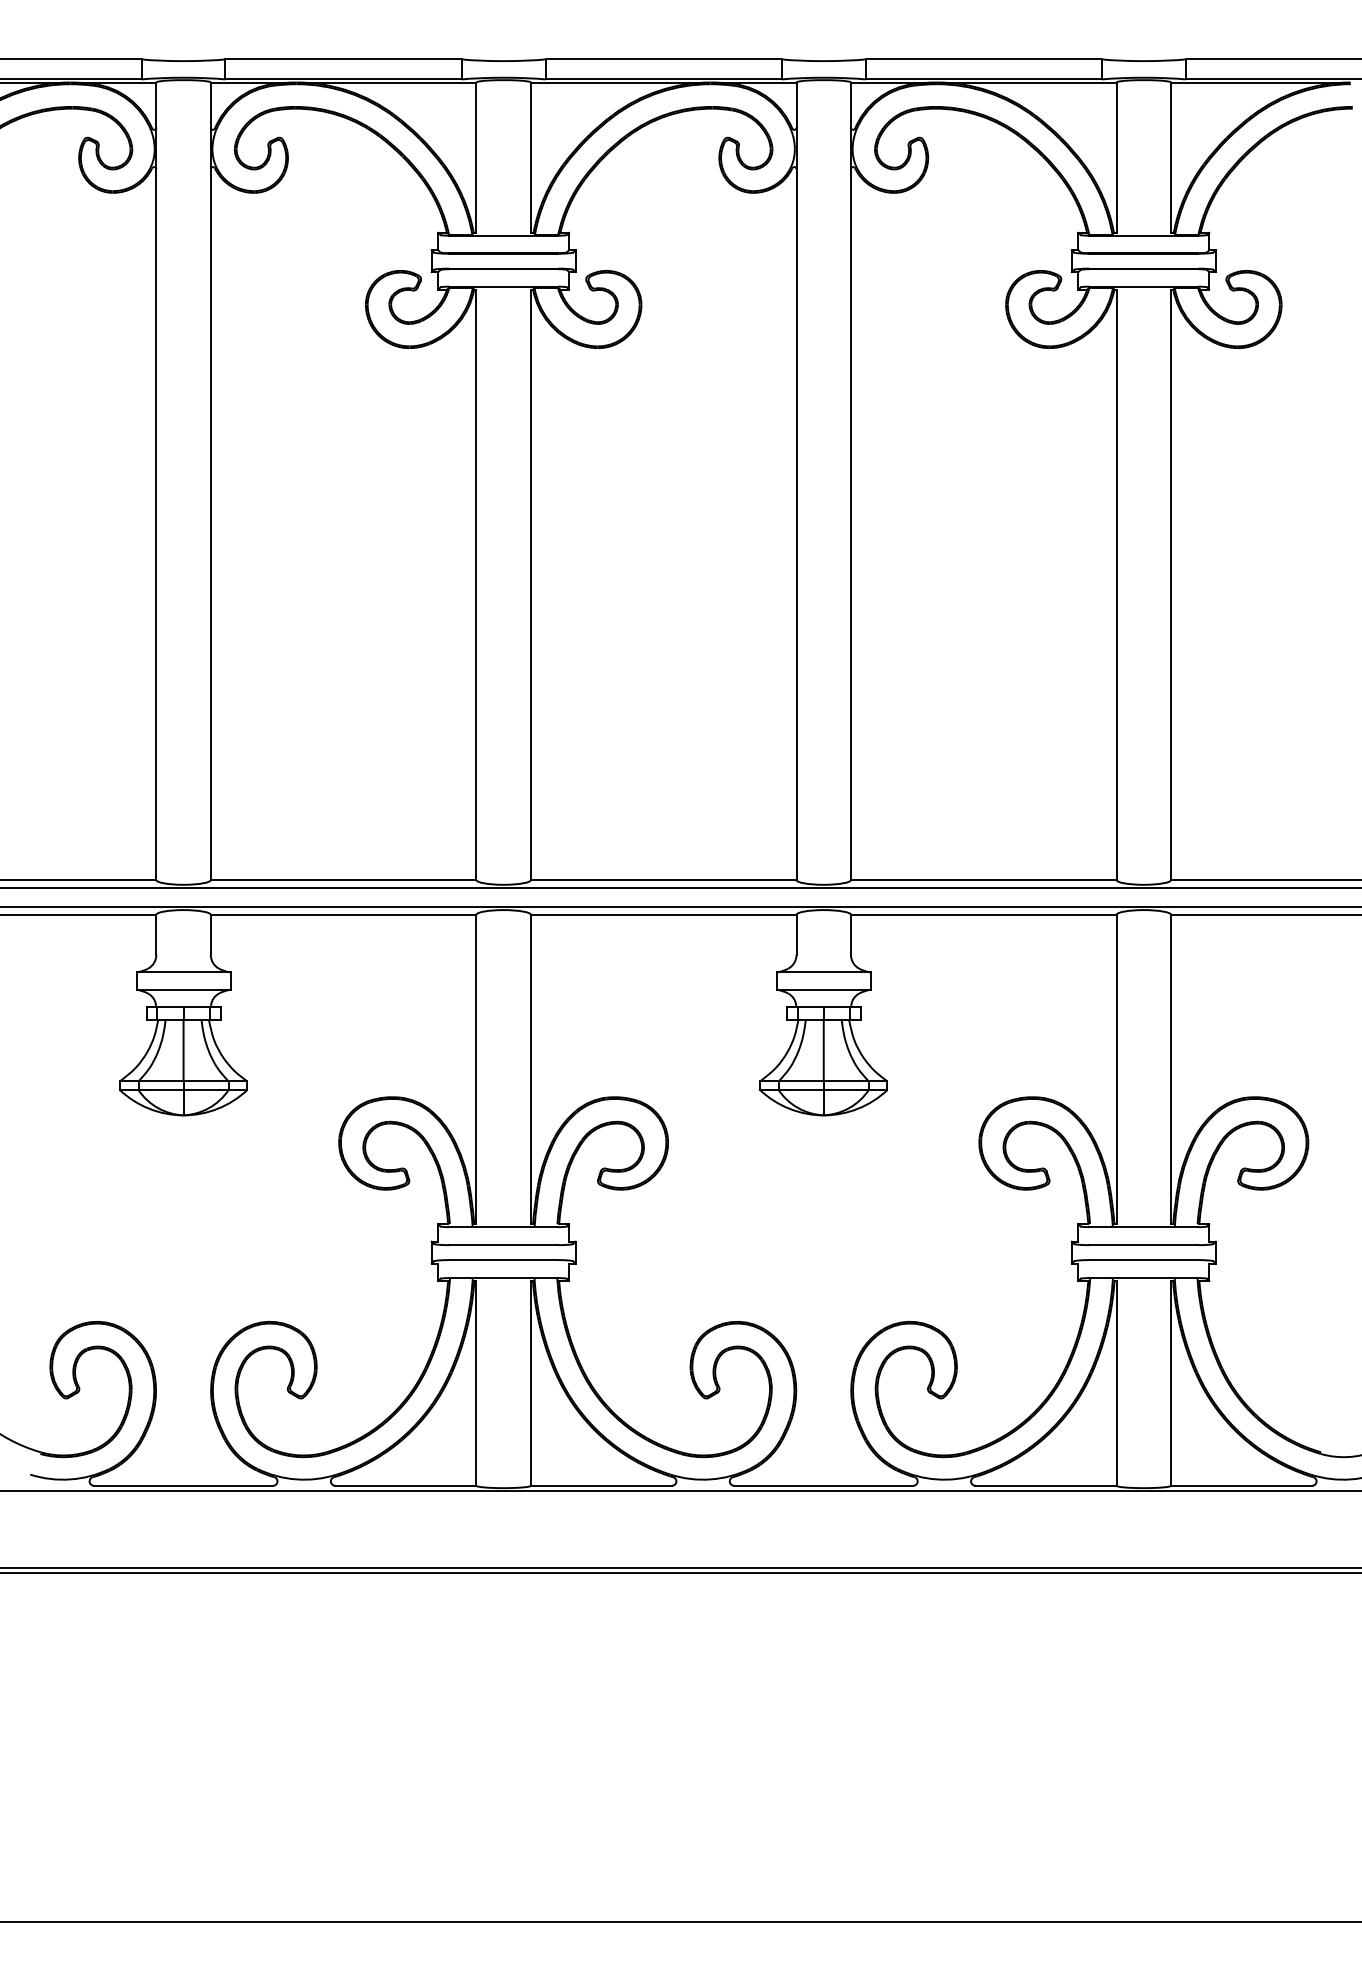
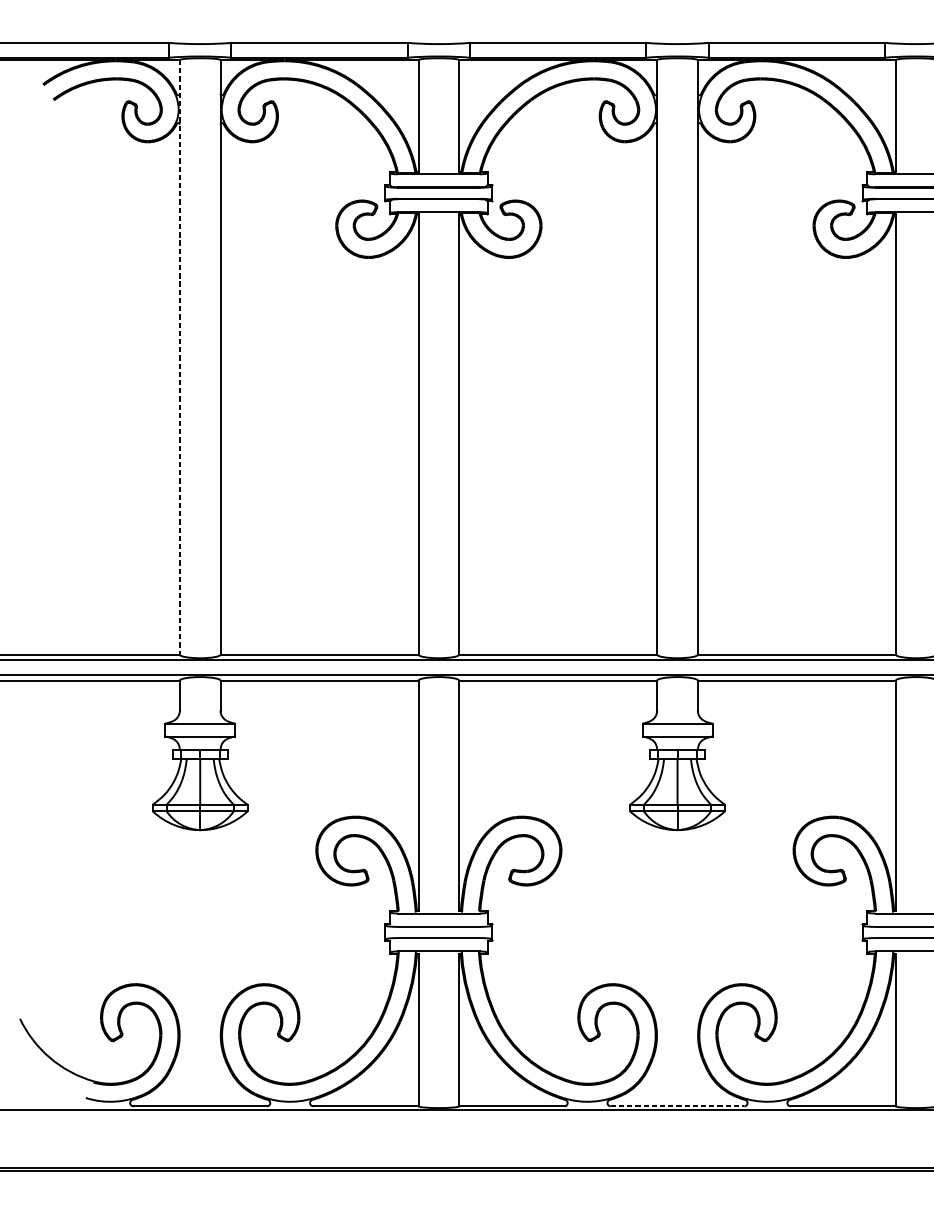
line: (156, 481) -> (180, 357), solid -> dashed
line: (823, 1485) -> (677, 1106), solid -> dashed

